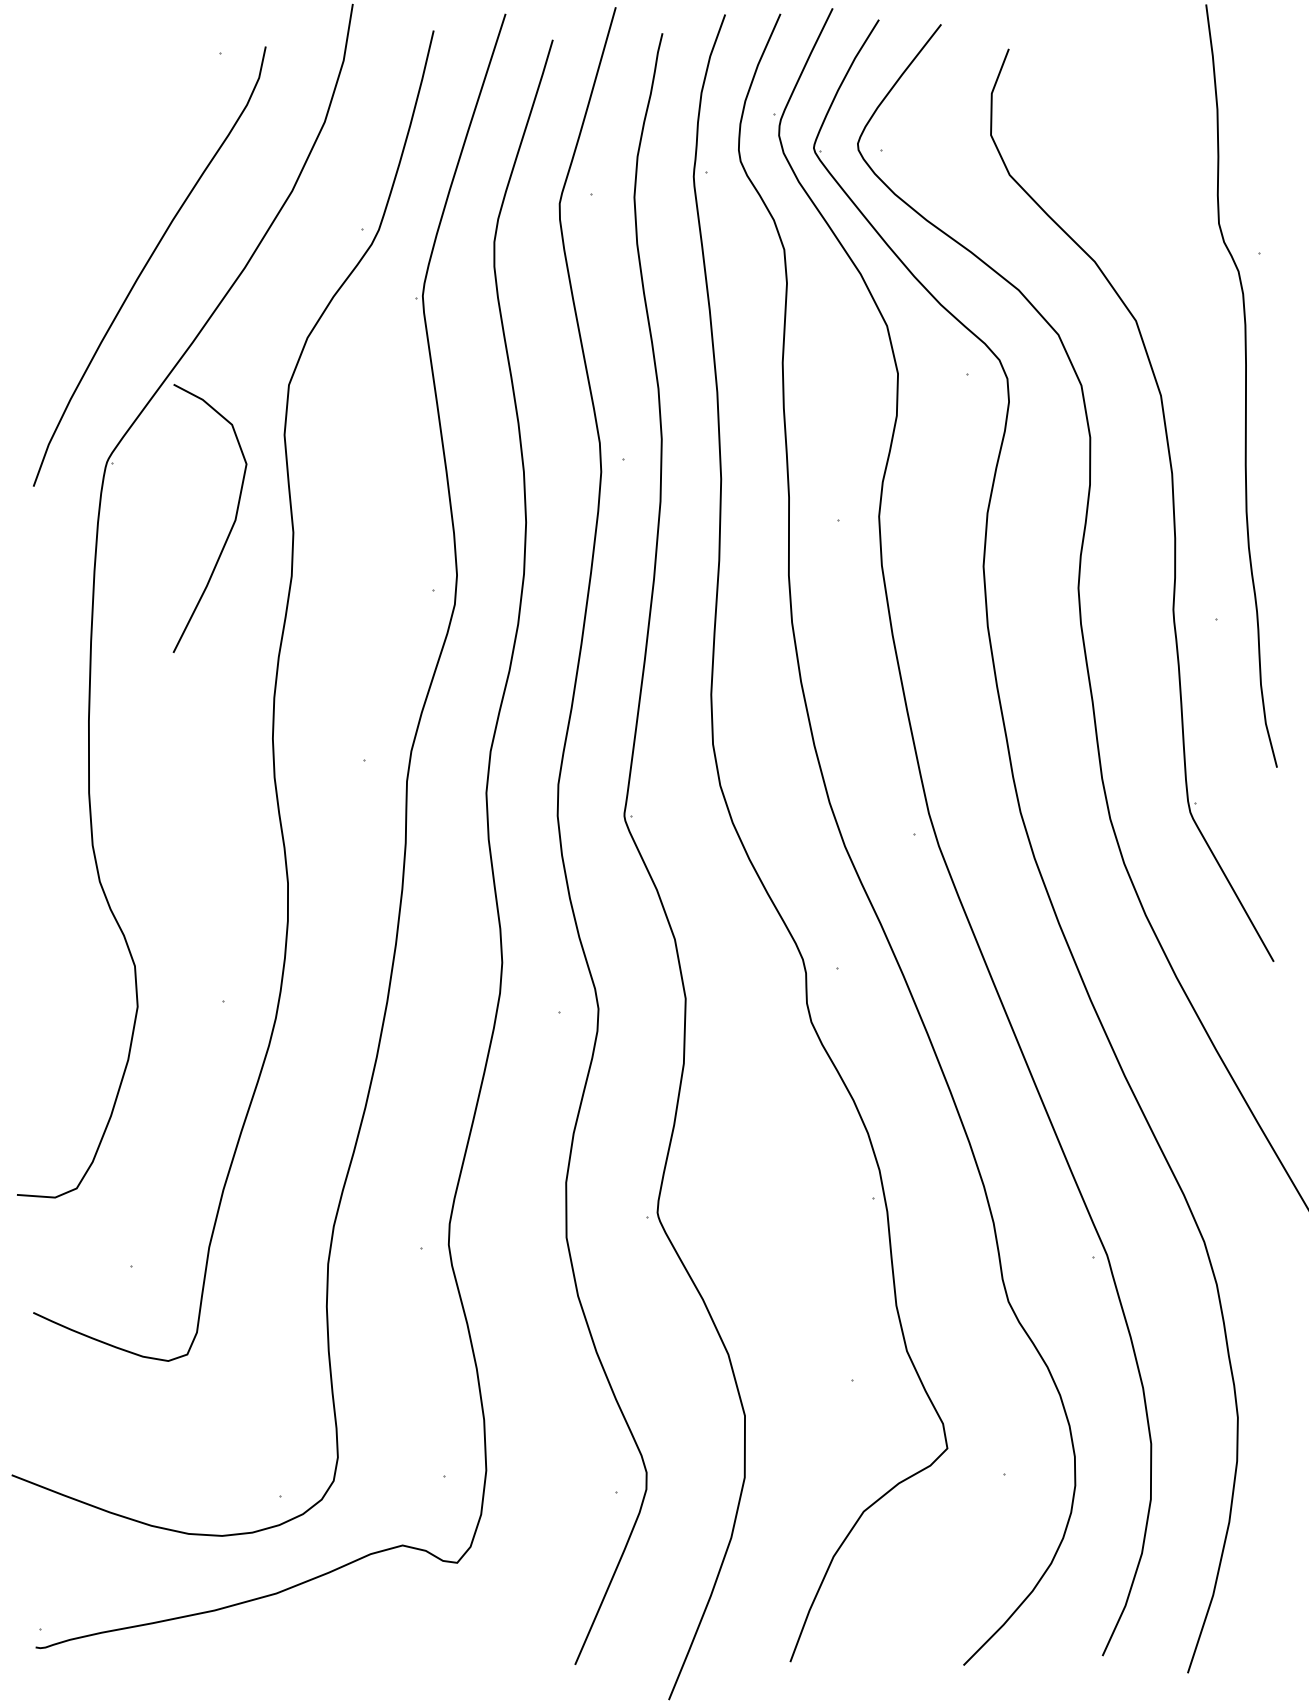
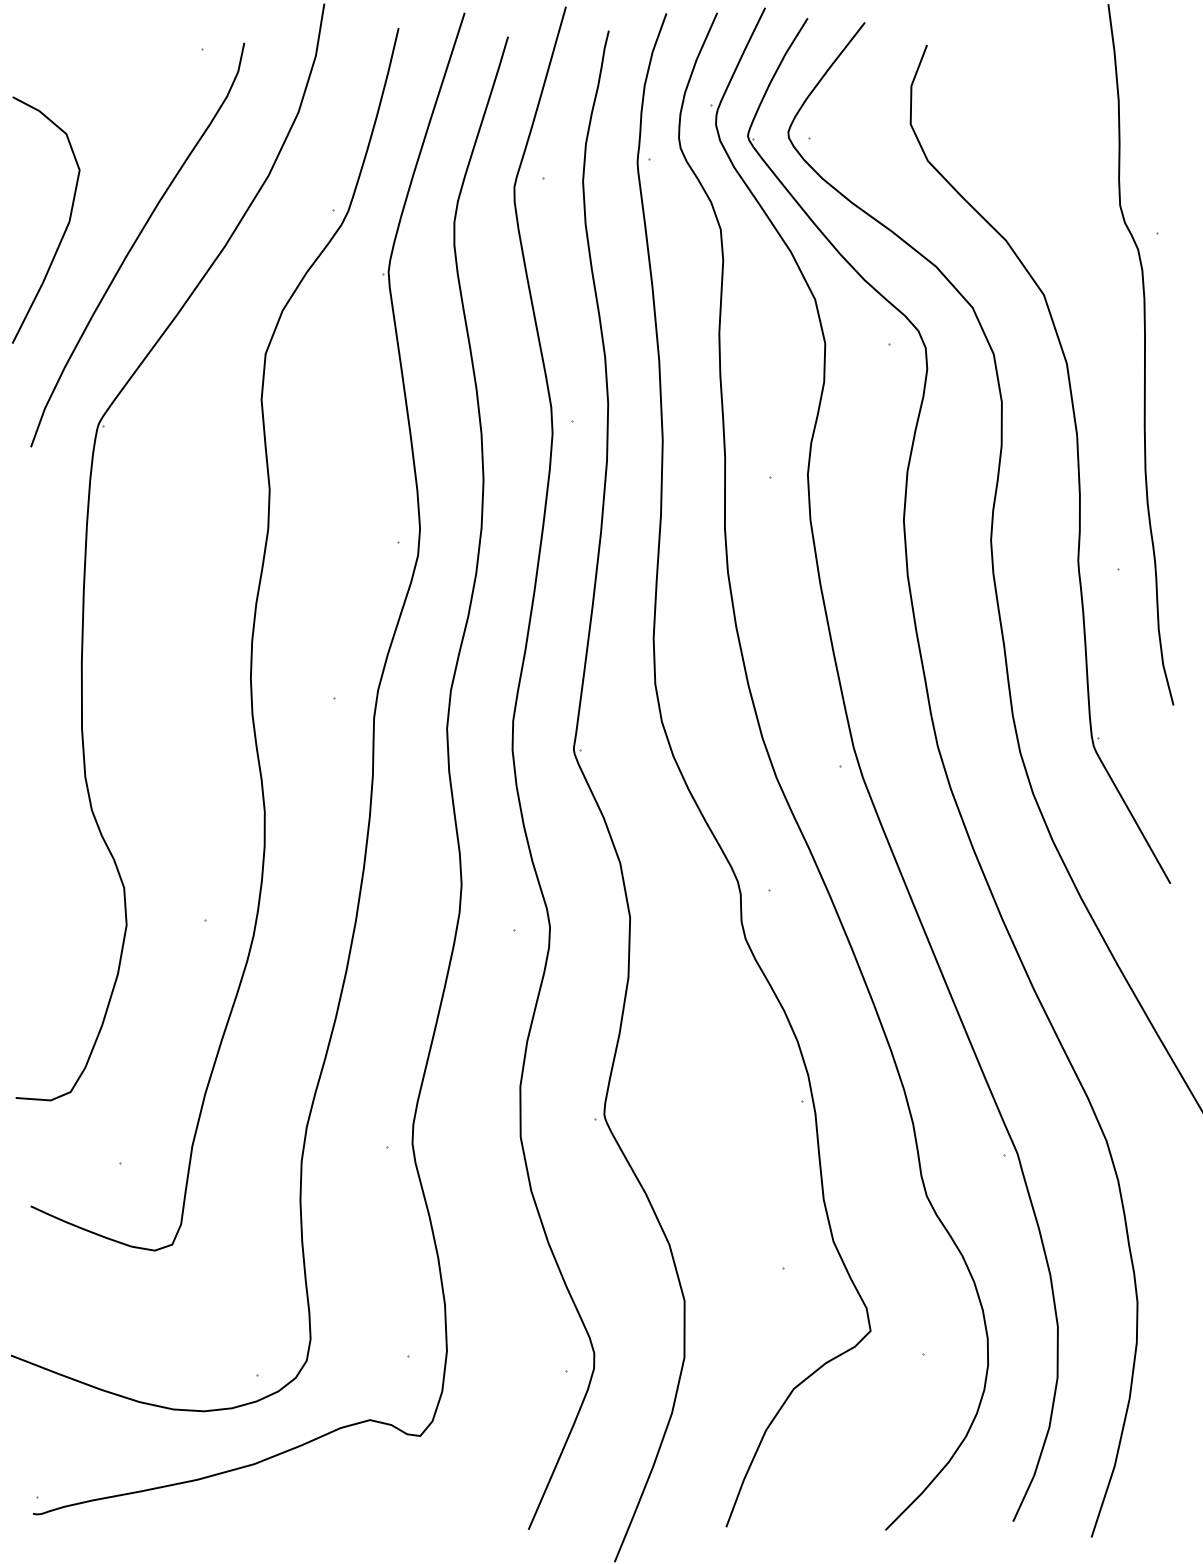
curve: (230, 528) -> (64, 229), moved

